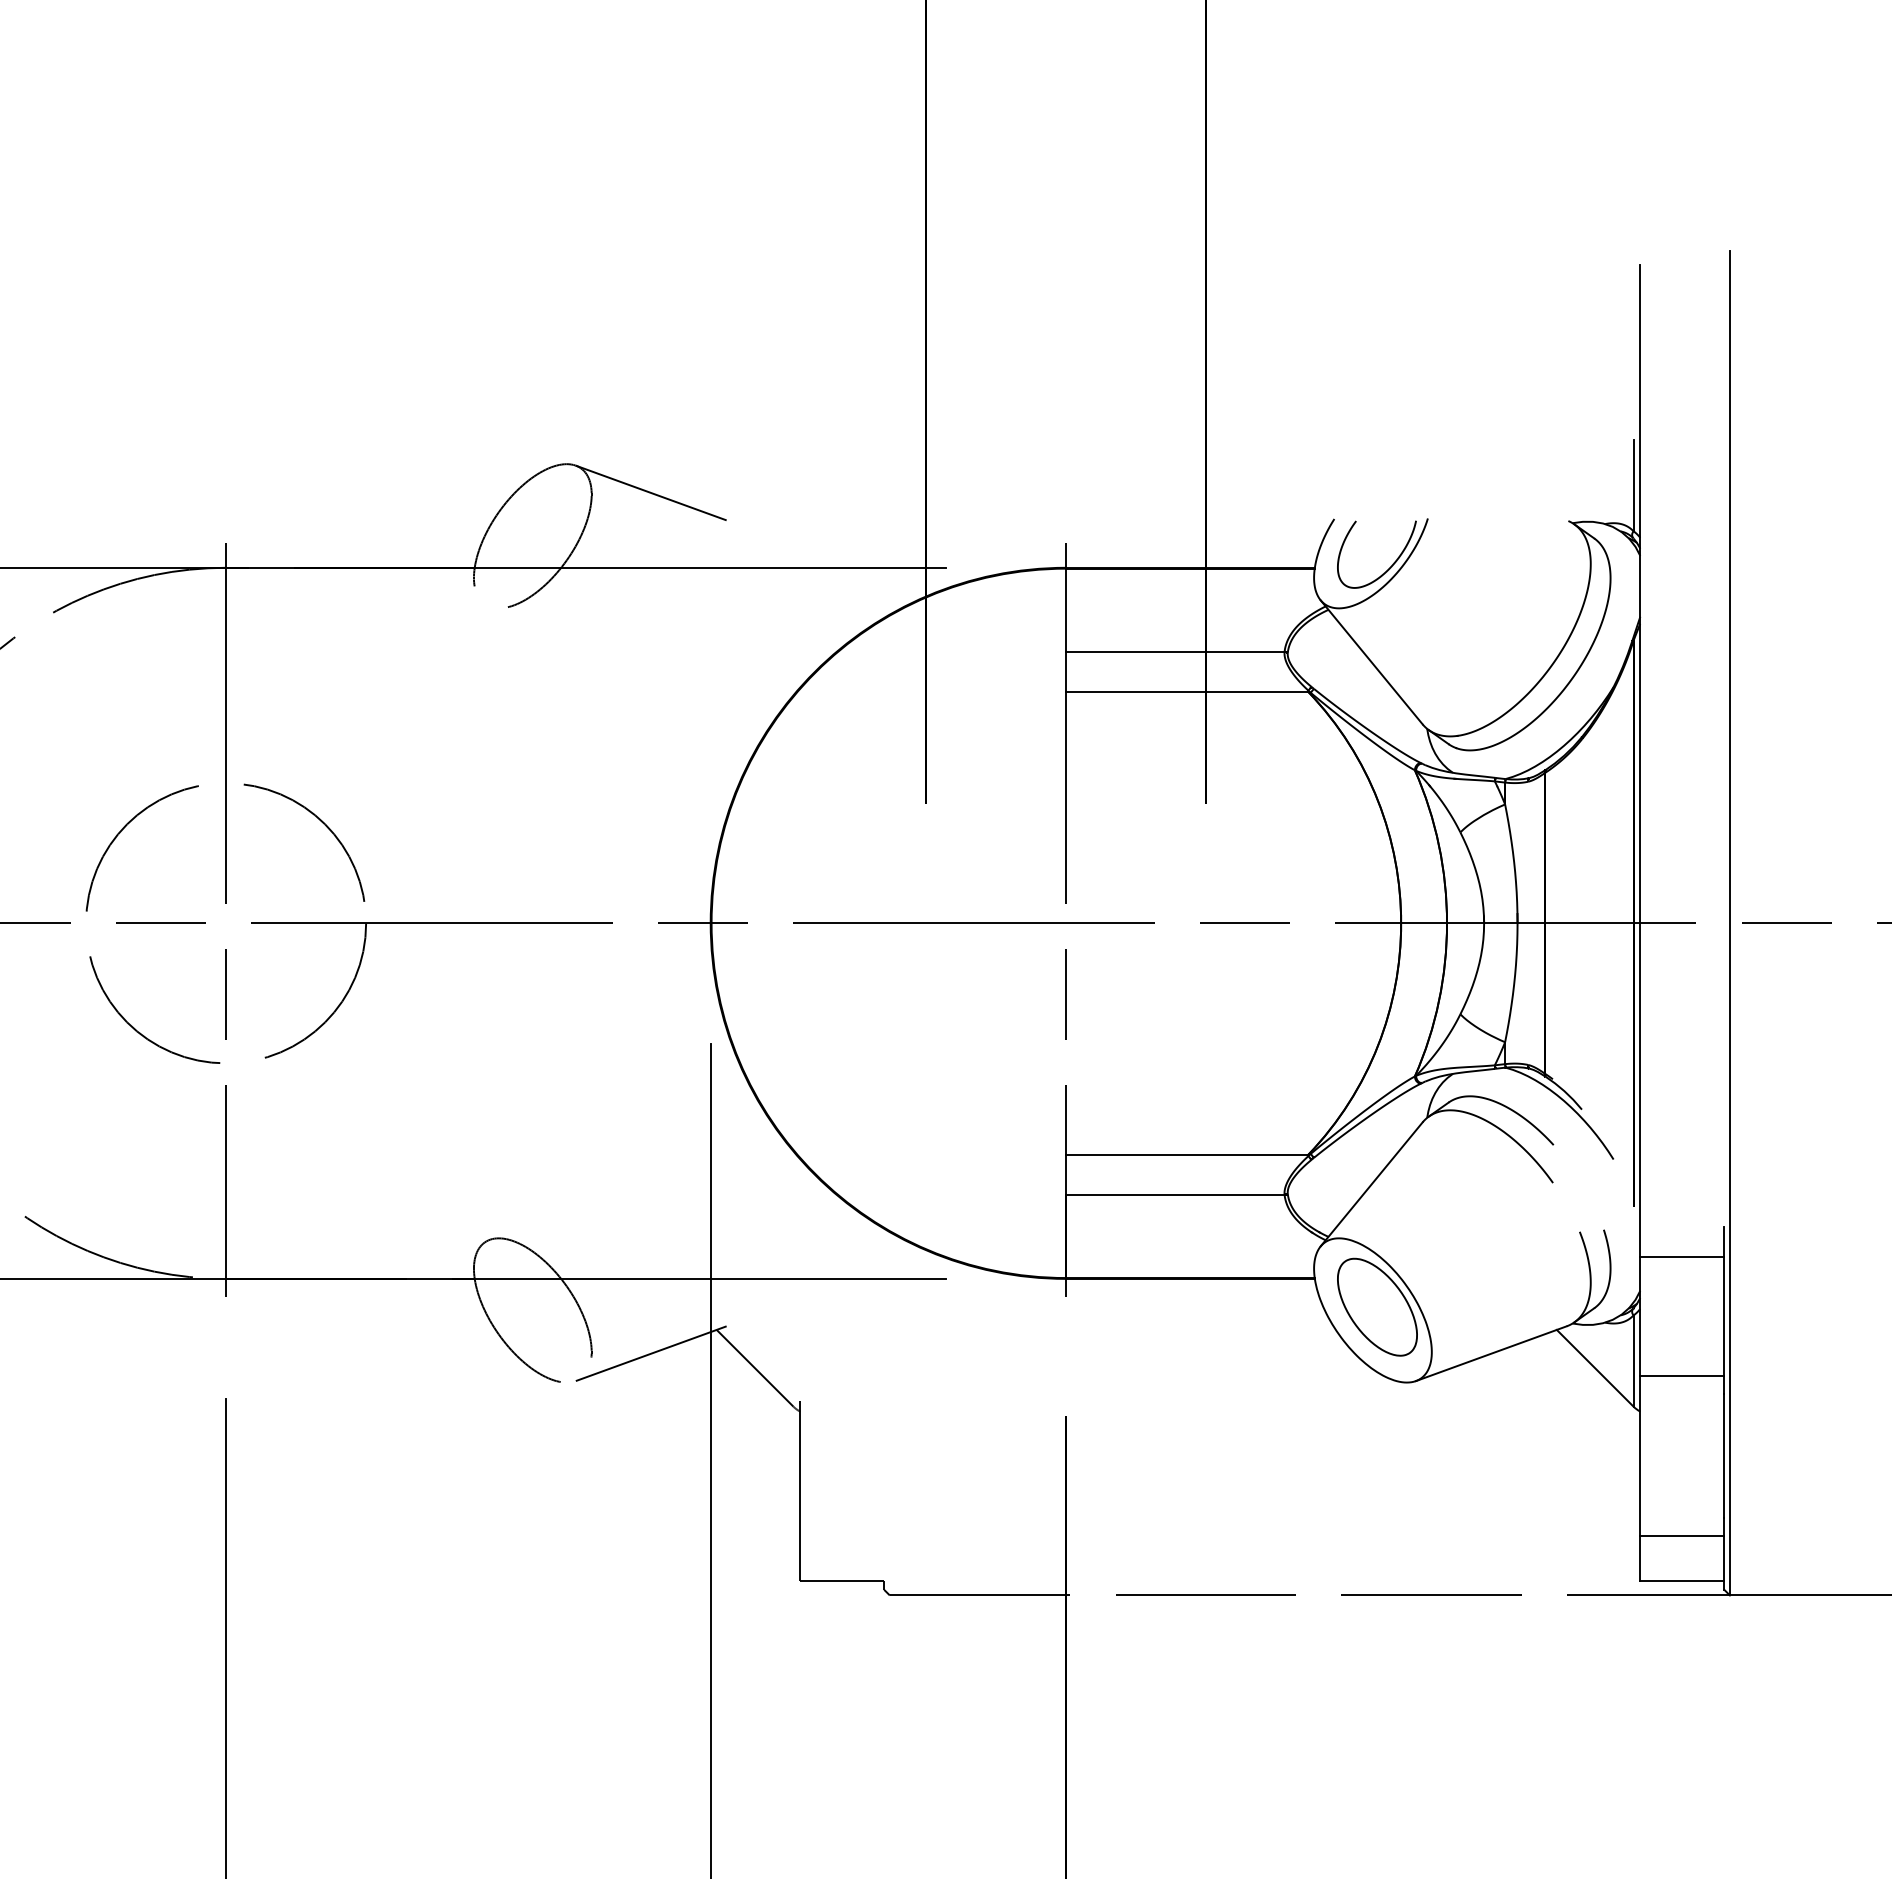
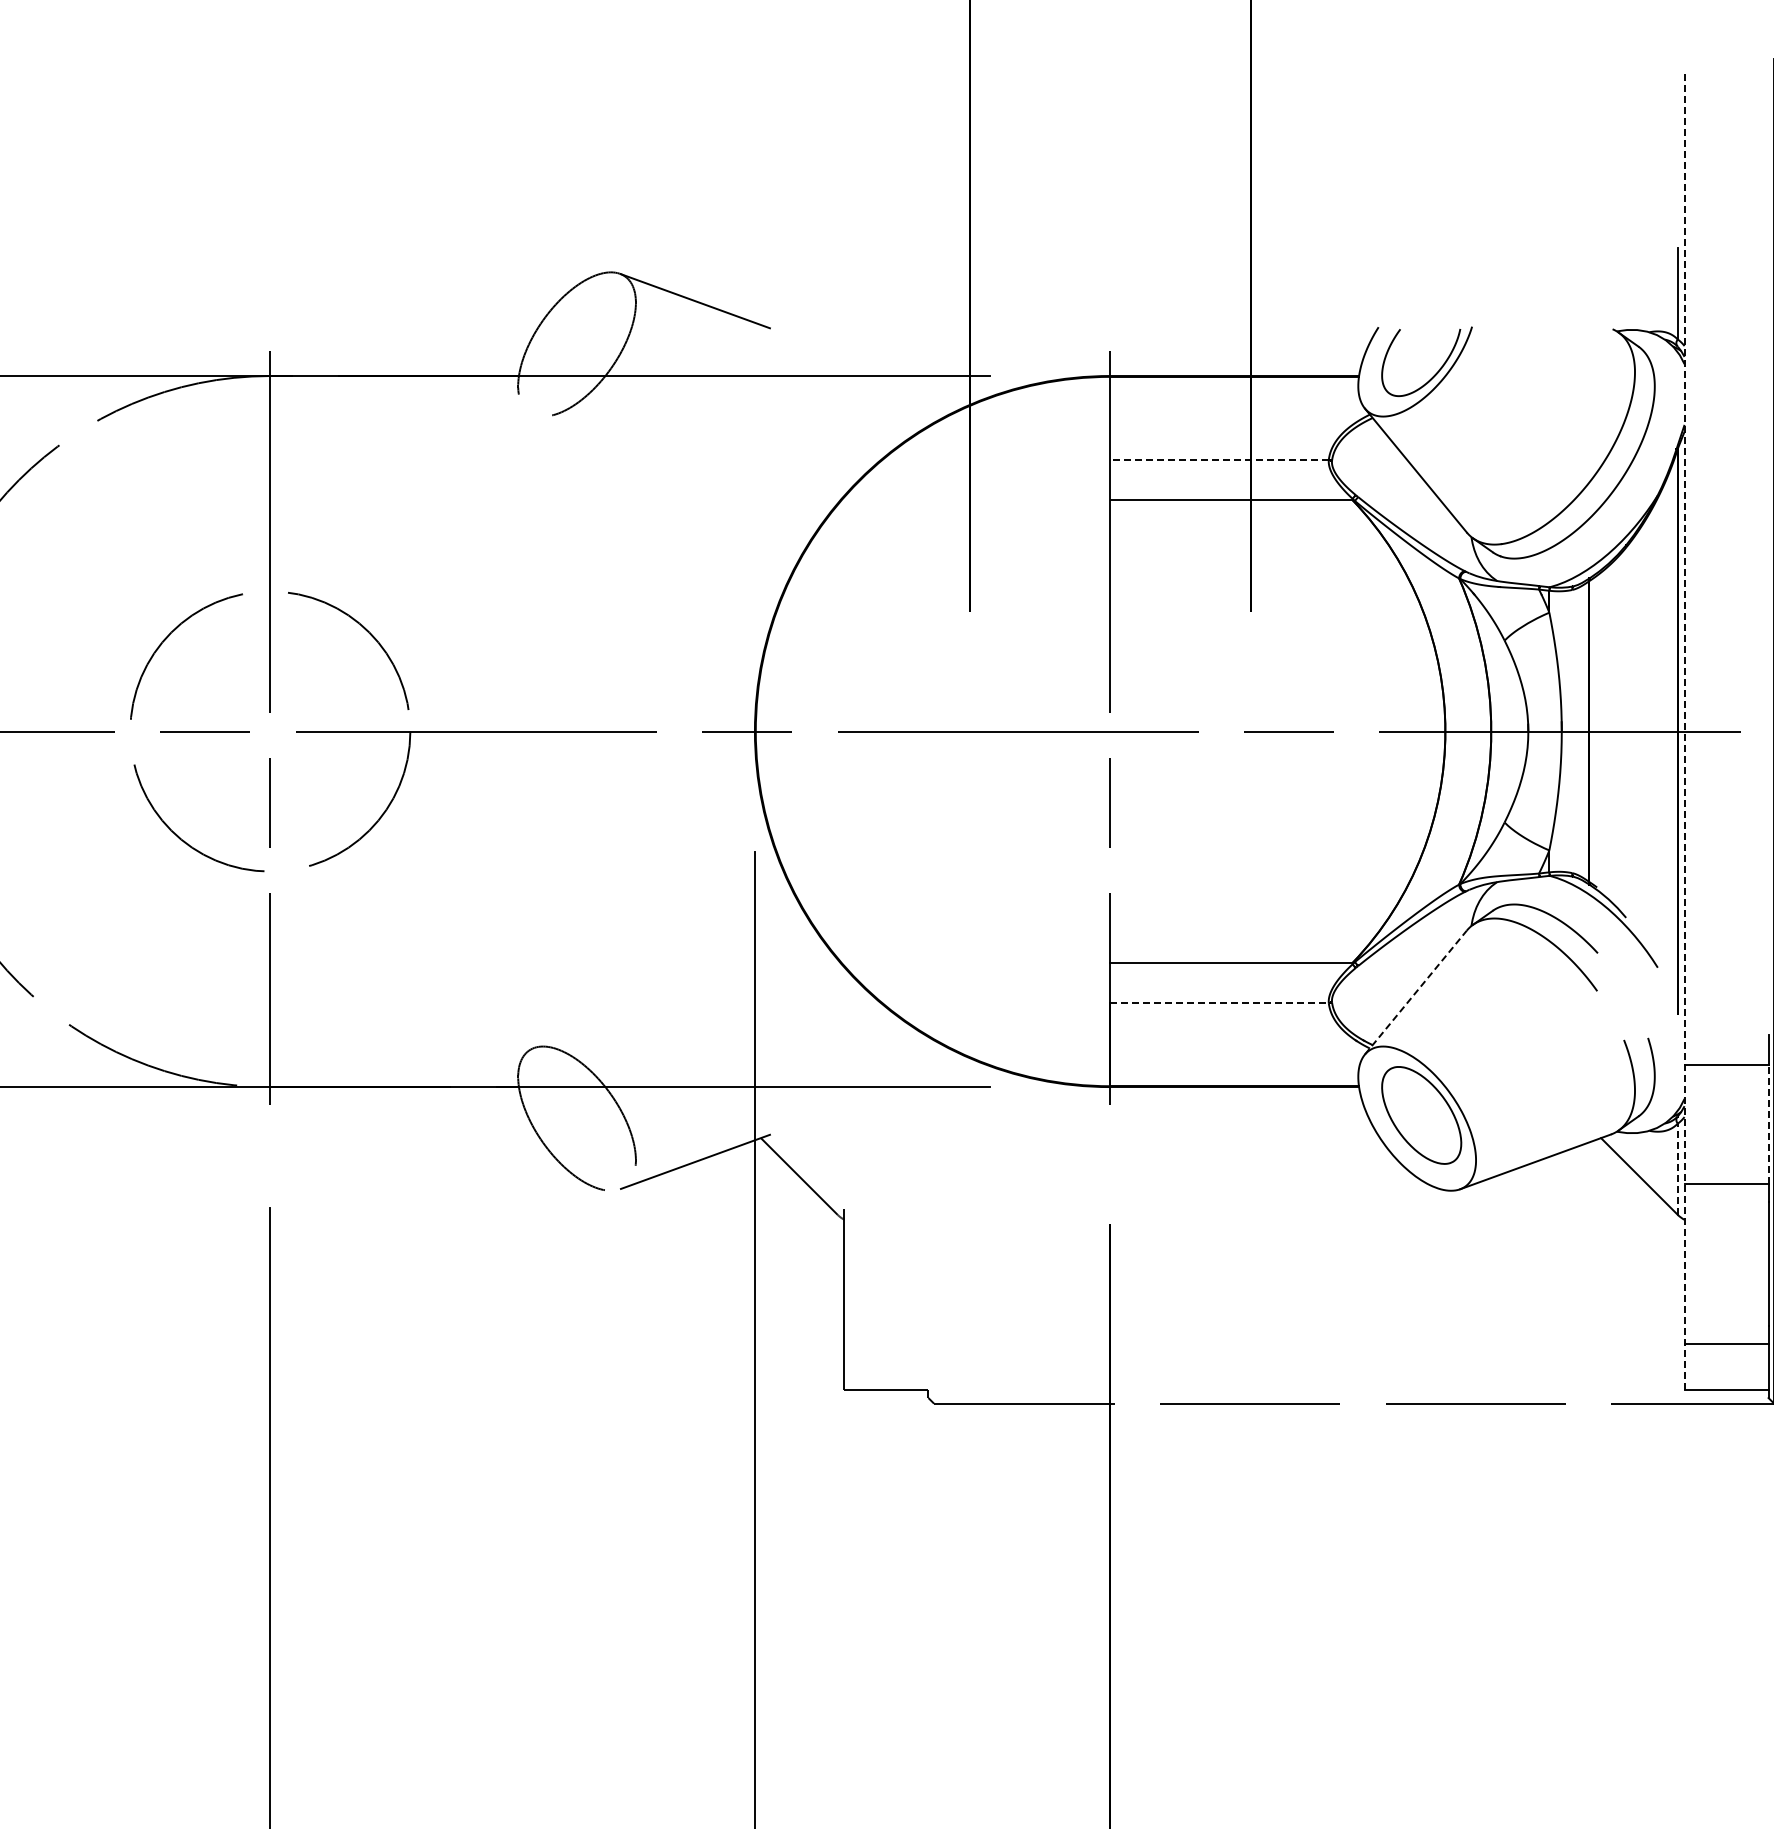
line: (1174, 651) -> (1218, 459), solid -> dashed
line: (1640, 922) -> (1684, 730), solid -> dashed
line: (1371, 1184) -> (1415, 992), solid -> dashed
line: (1175, 1194) -> (1219, 1002), solid -> dashed
line: (1724, 1316) -> (1768, 1124), solid -> dashed
line: (1633, 1361) -> (1677, 1169), solid -> dashed

